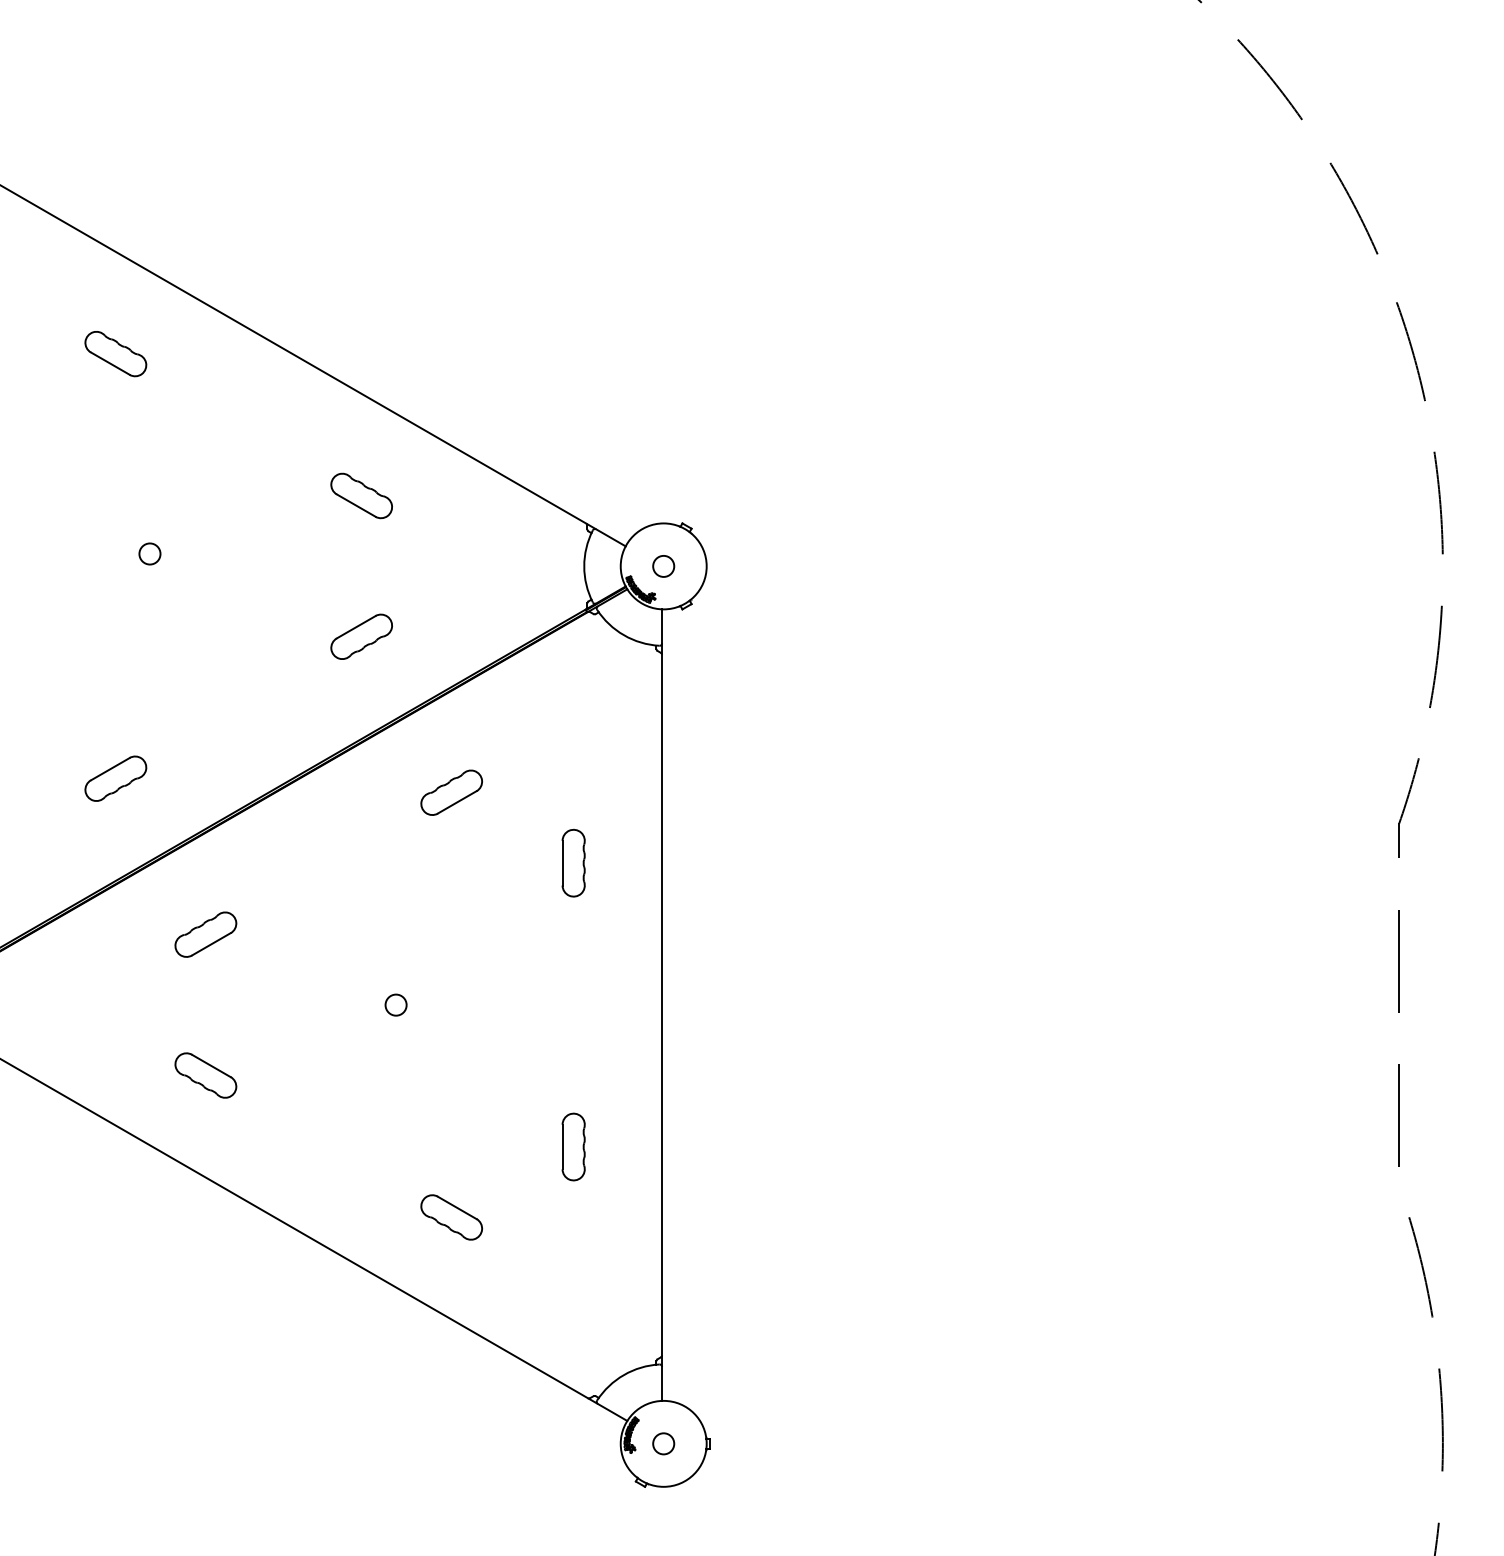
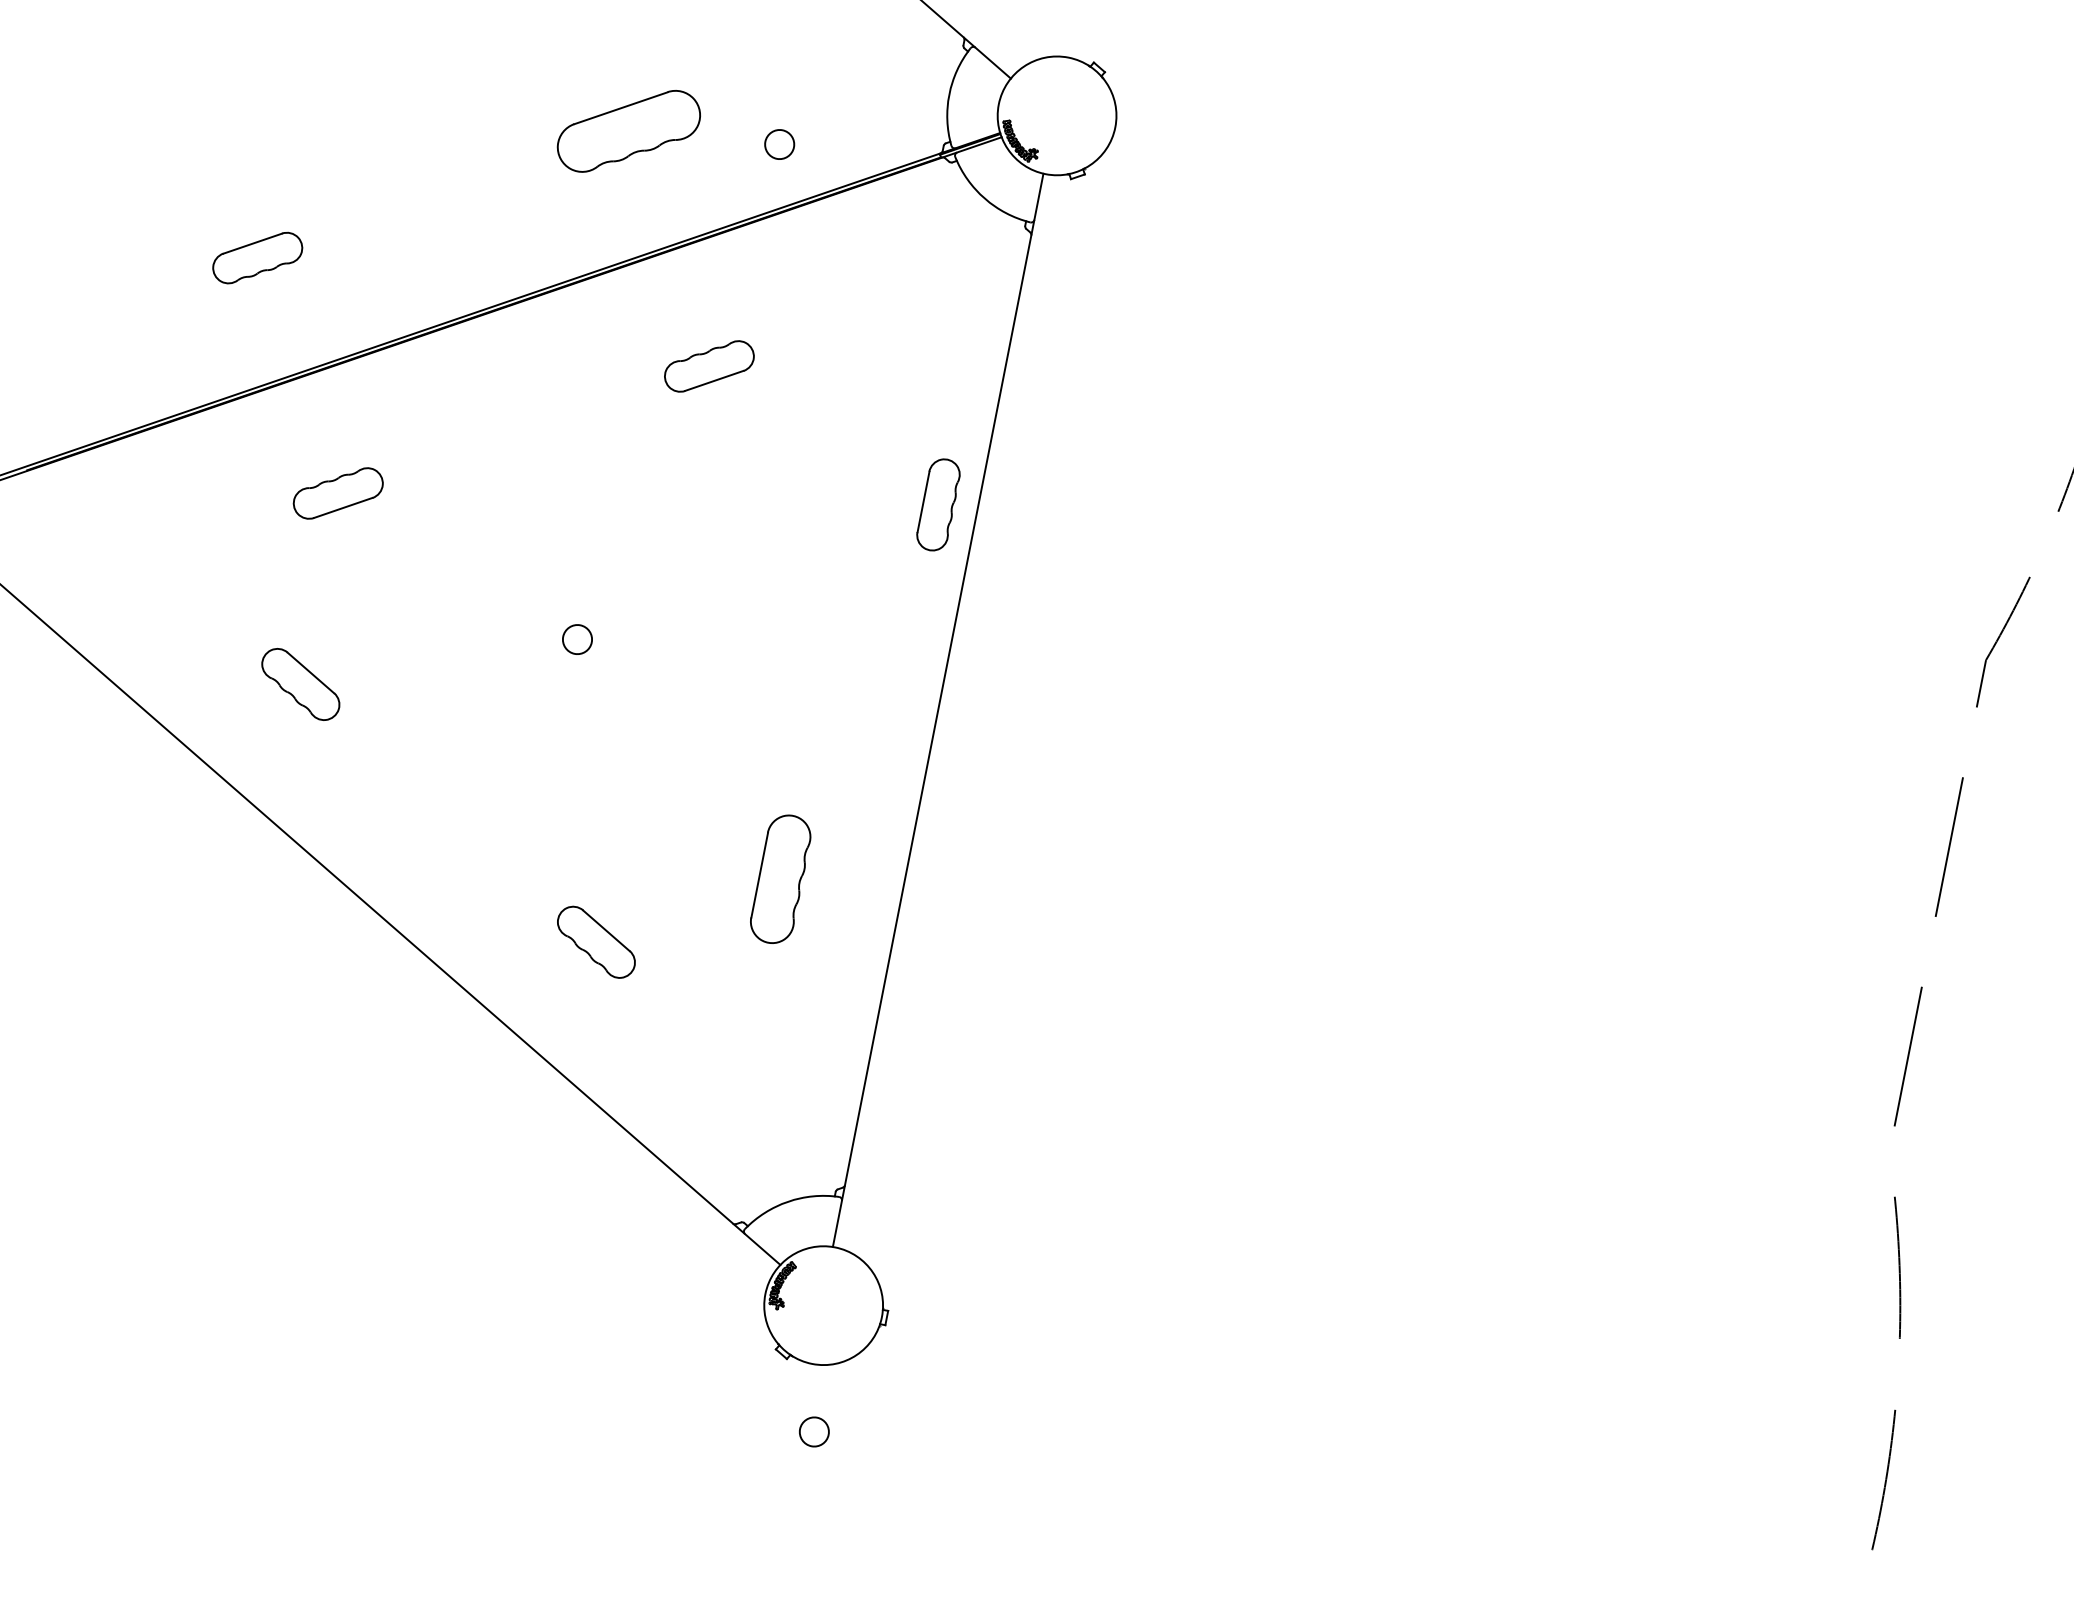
circle: (663, 566) -> (779, 144), moved
part: (361, 636) -> (628, 130), size x1.6
part: (573, 862) -> (938, 503), moved
part: (573, 1146) -> (780, 878), size x1.4
circle: (663, 1443) -> (814, 1431), moved

